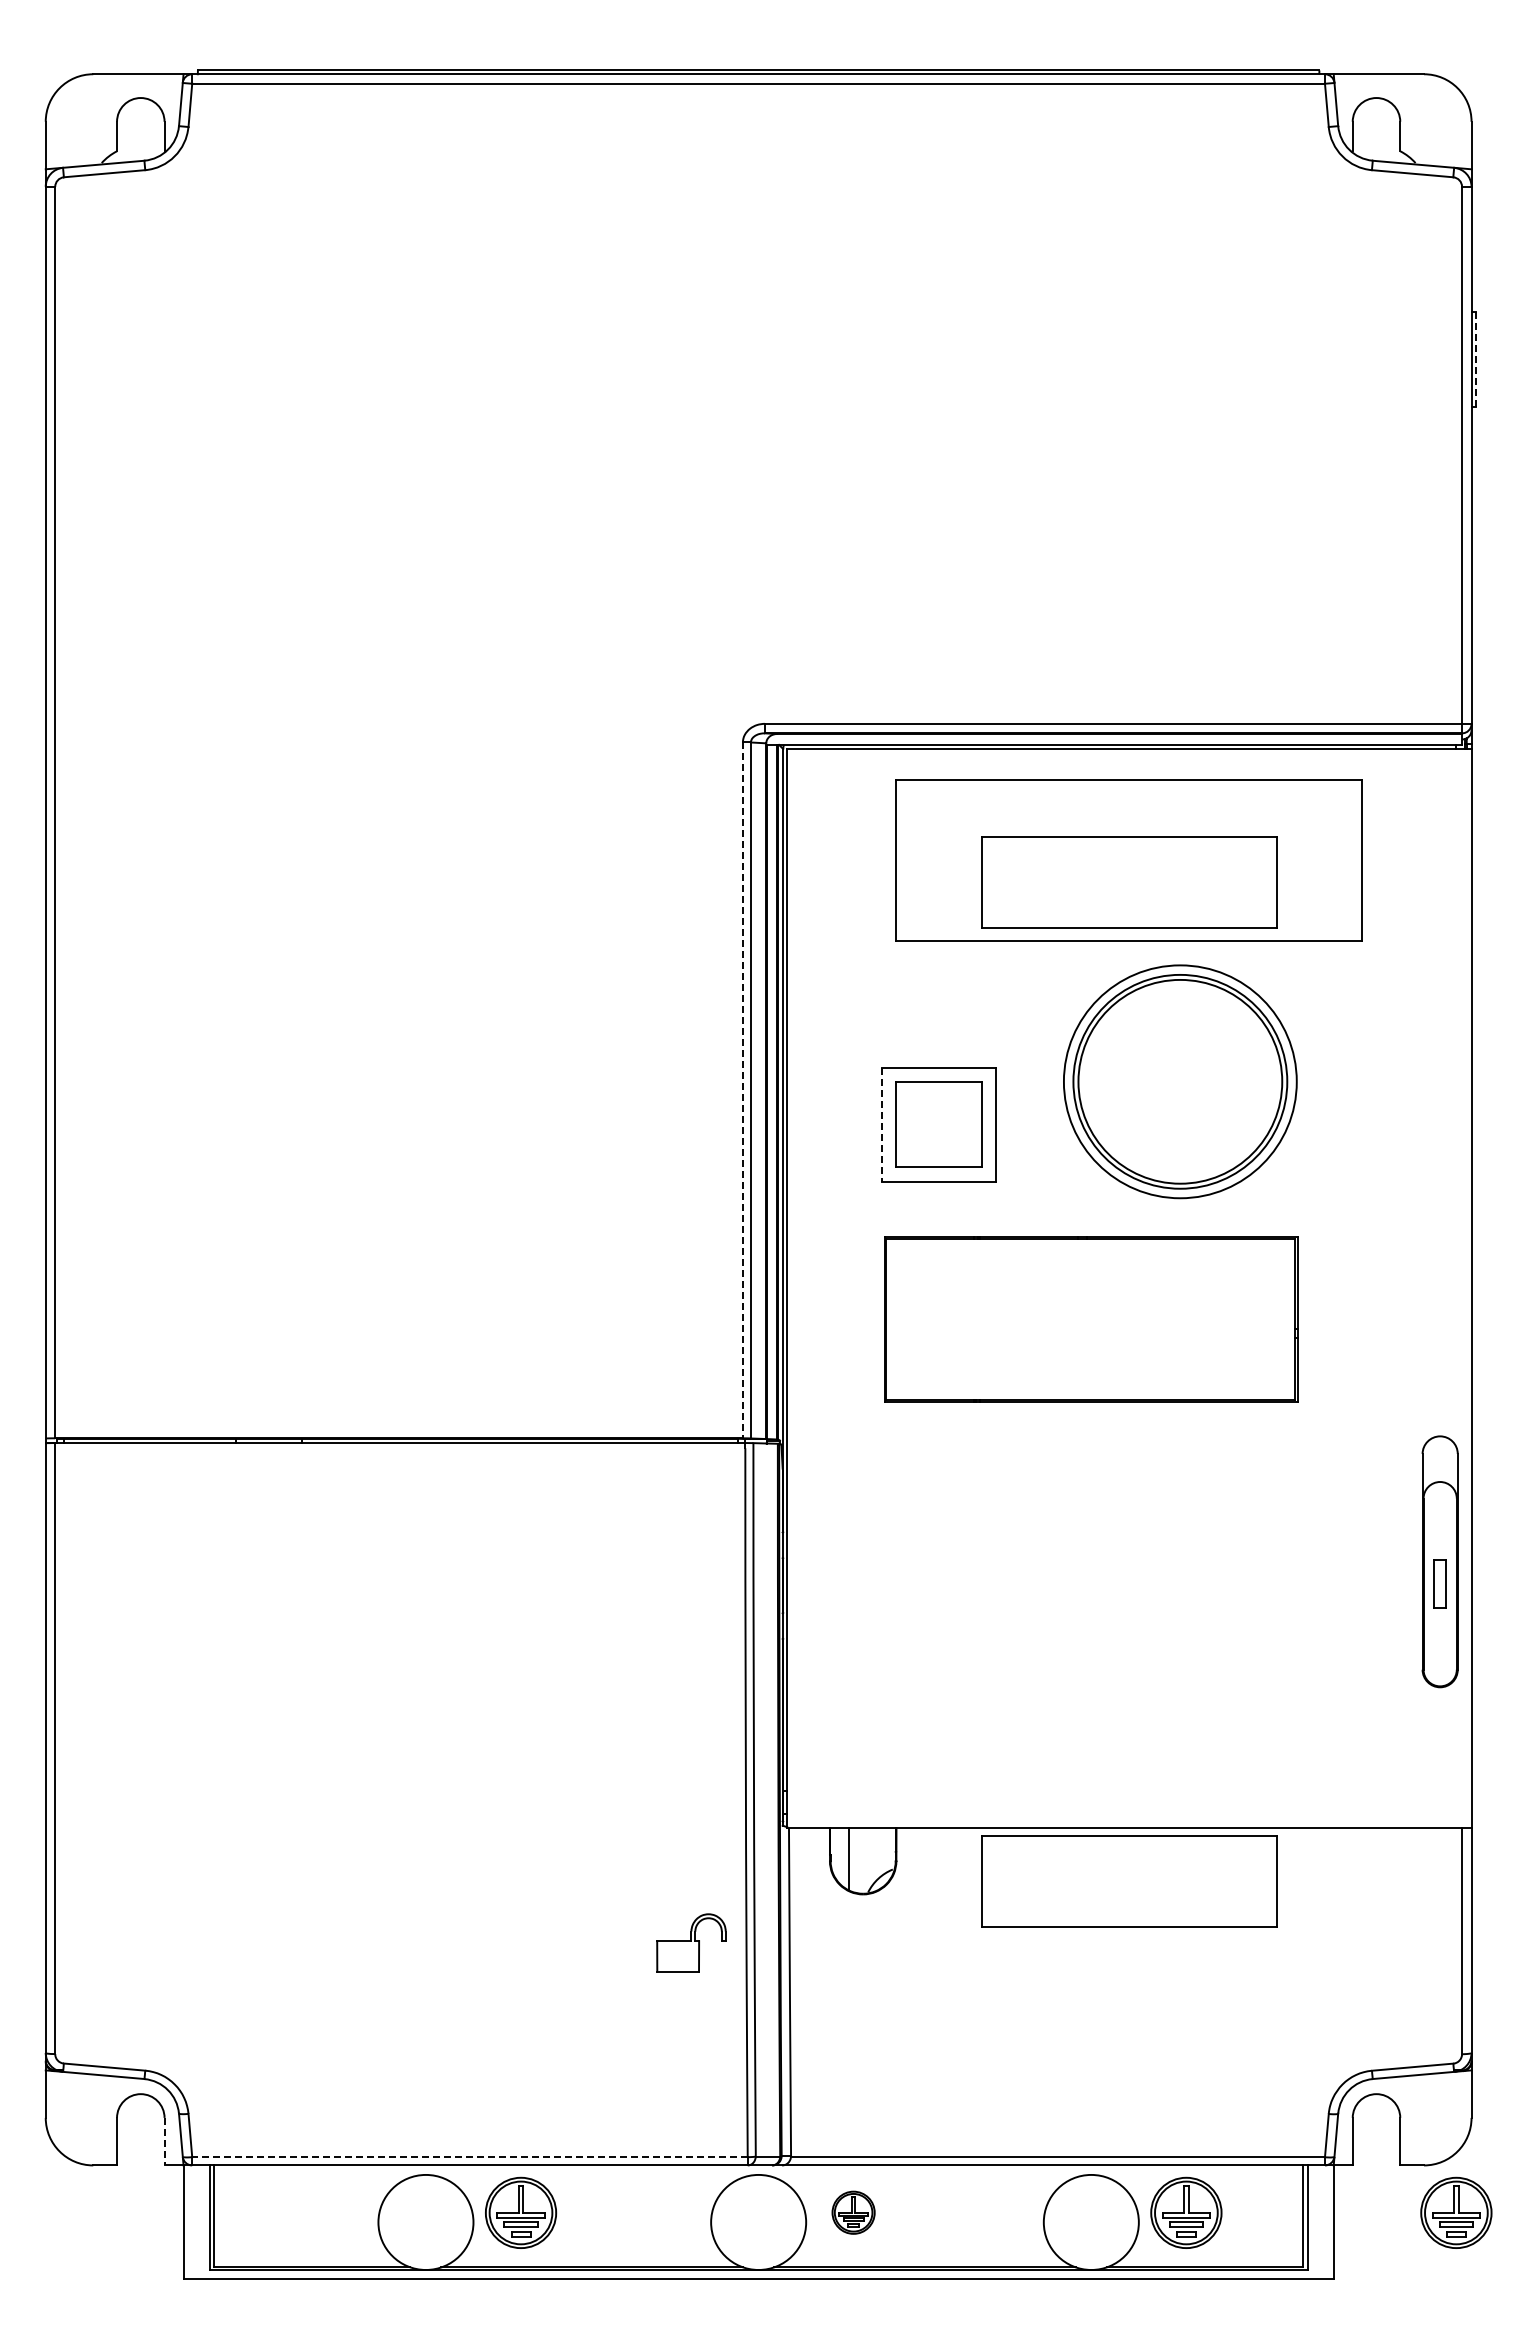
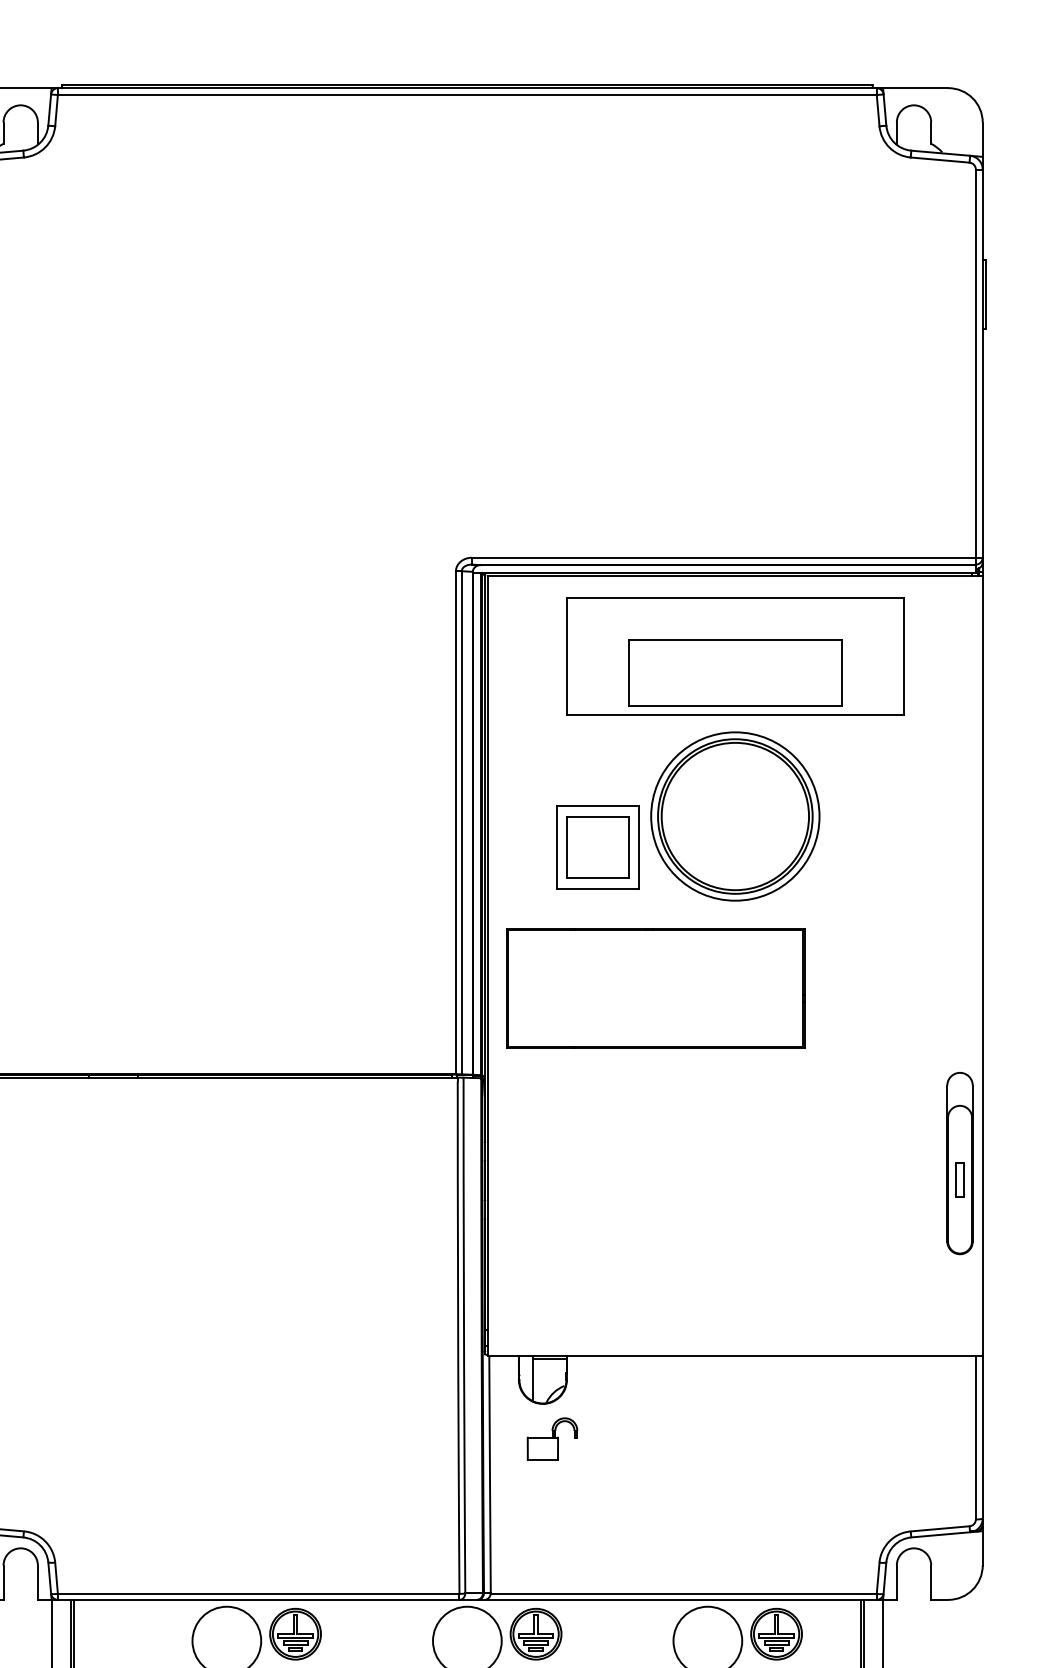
line: (1476, 359) -> (986, 294), dashed -> solid
part: (1180, 1081) -> (735, 816), moved
line: (742, 1090) -> (455, 822), dashed -> solid
line: (882, 1125) -> (556, 848), dashed -> solid
part: (1091, 1319) -> (655, 988), moved
line: (872, 1832) -> (549, 1359), added
part: (1129, 1881) -> (735, 1394), removed
part: (691, 1942) -> (552, 1438), moved
line: (164, 2141) -> (37, 1582), dashed -> solid
line: (469, 2157) -> (258, 1594), dashed -> solid
part: (853, 2212) -> (535, 1633), size x1.67
part: (1456, 2212) -> (971, 1633), removed

